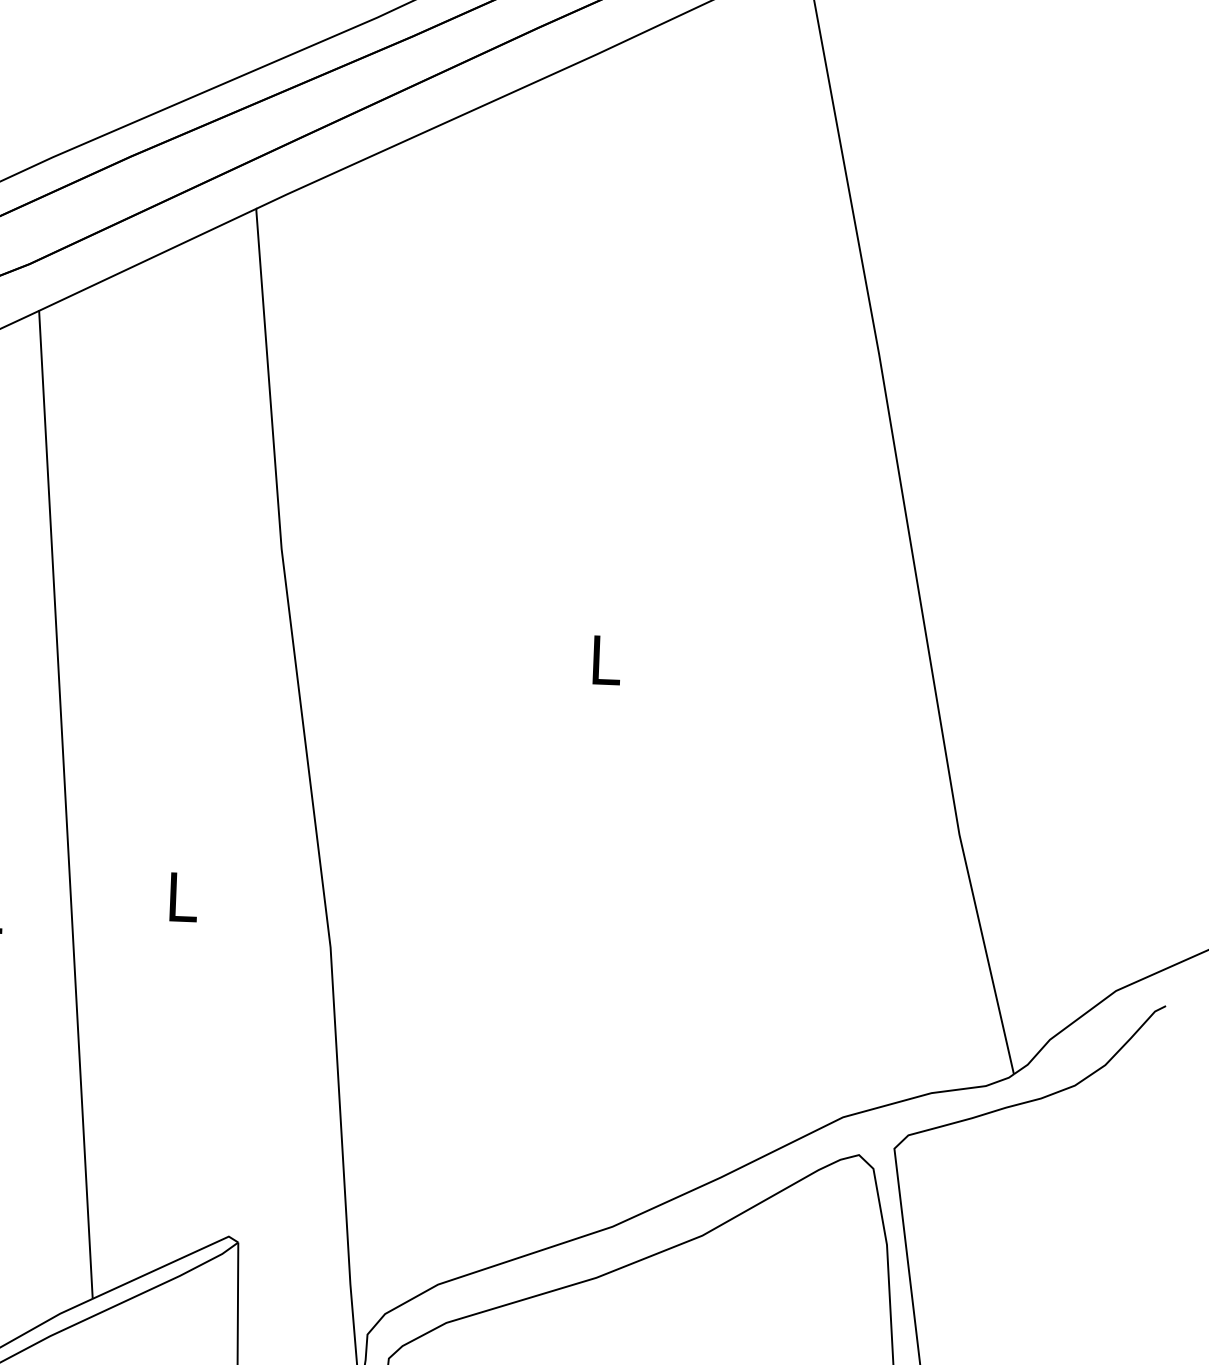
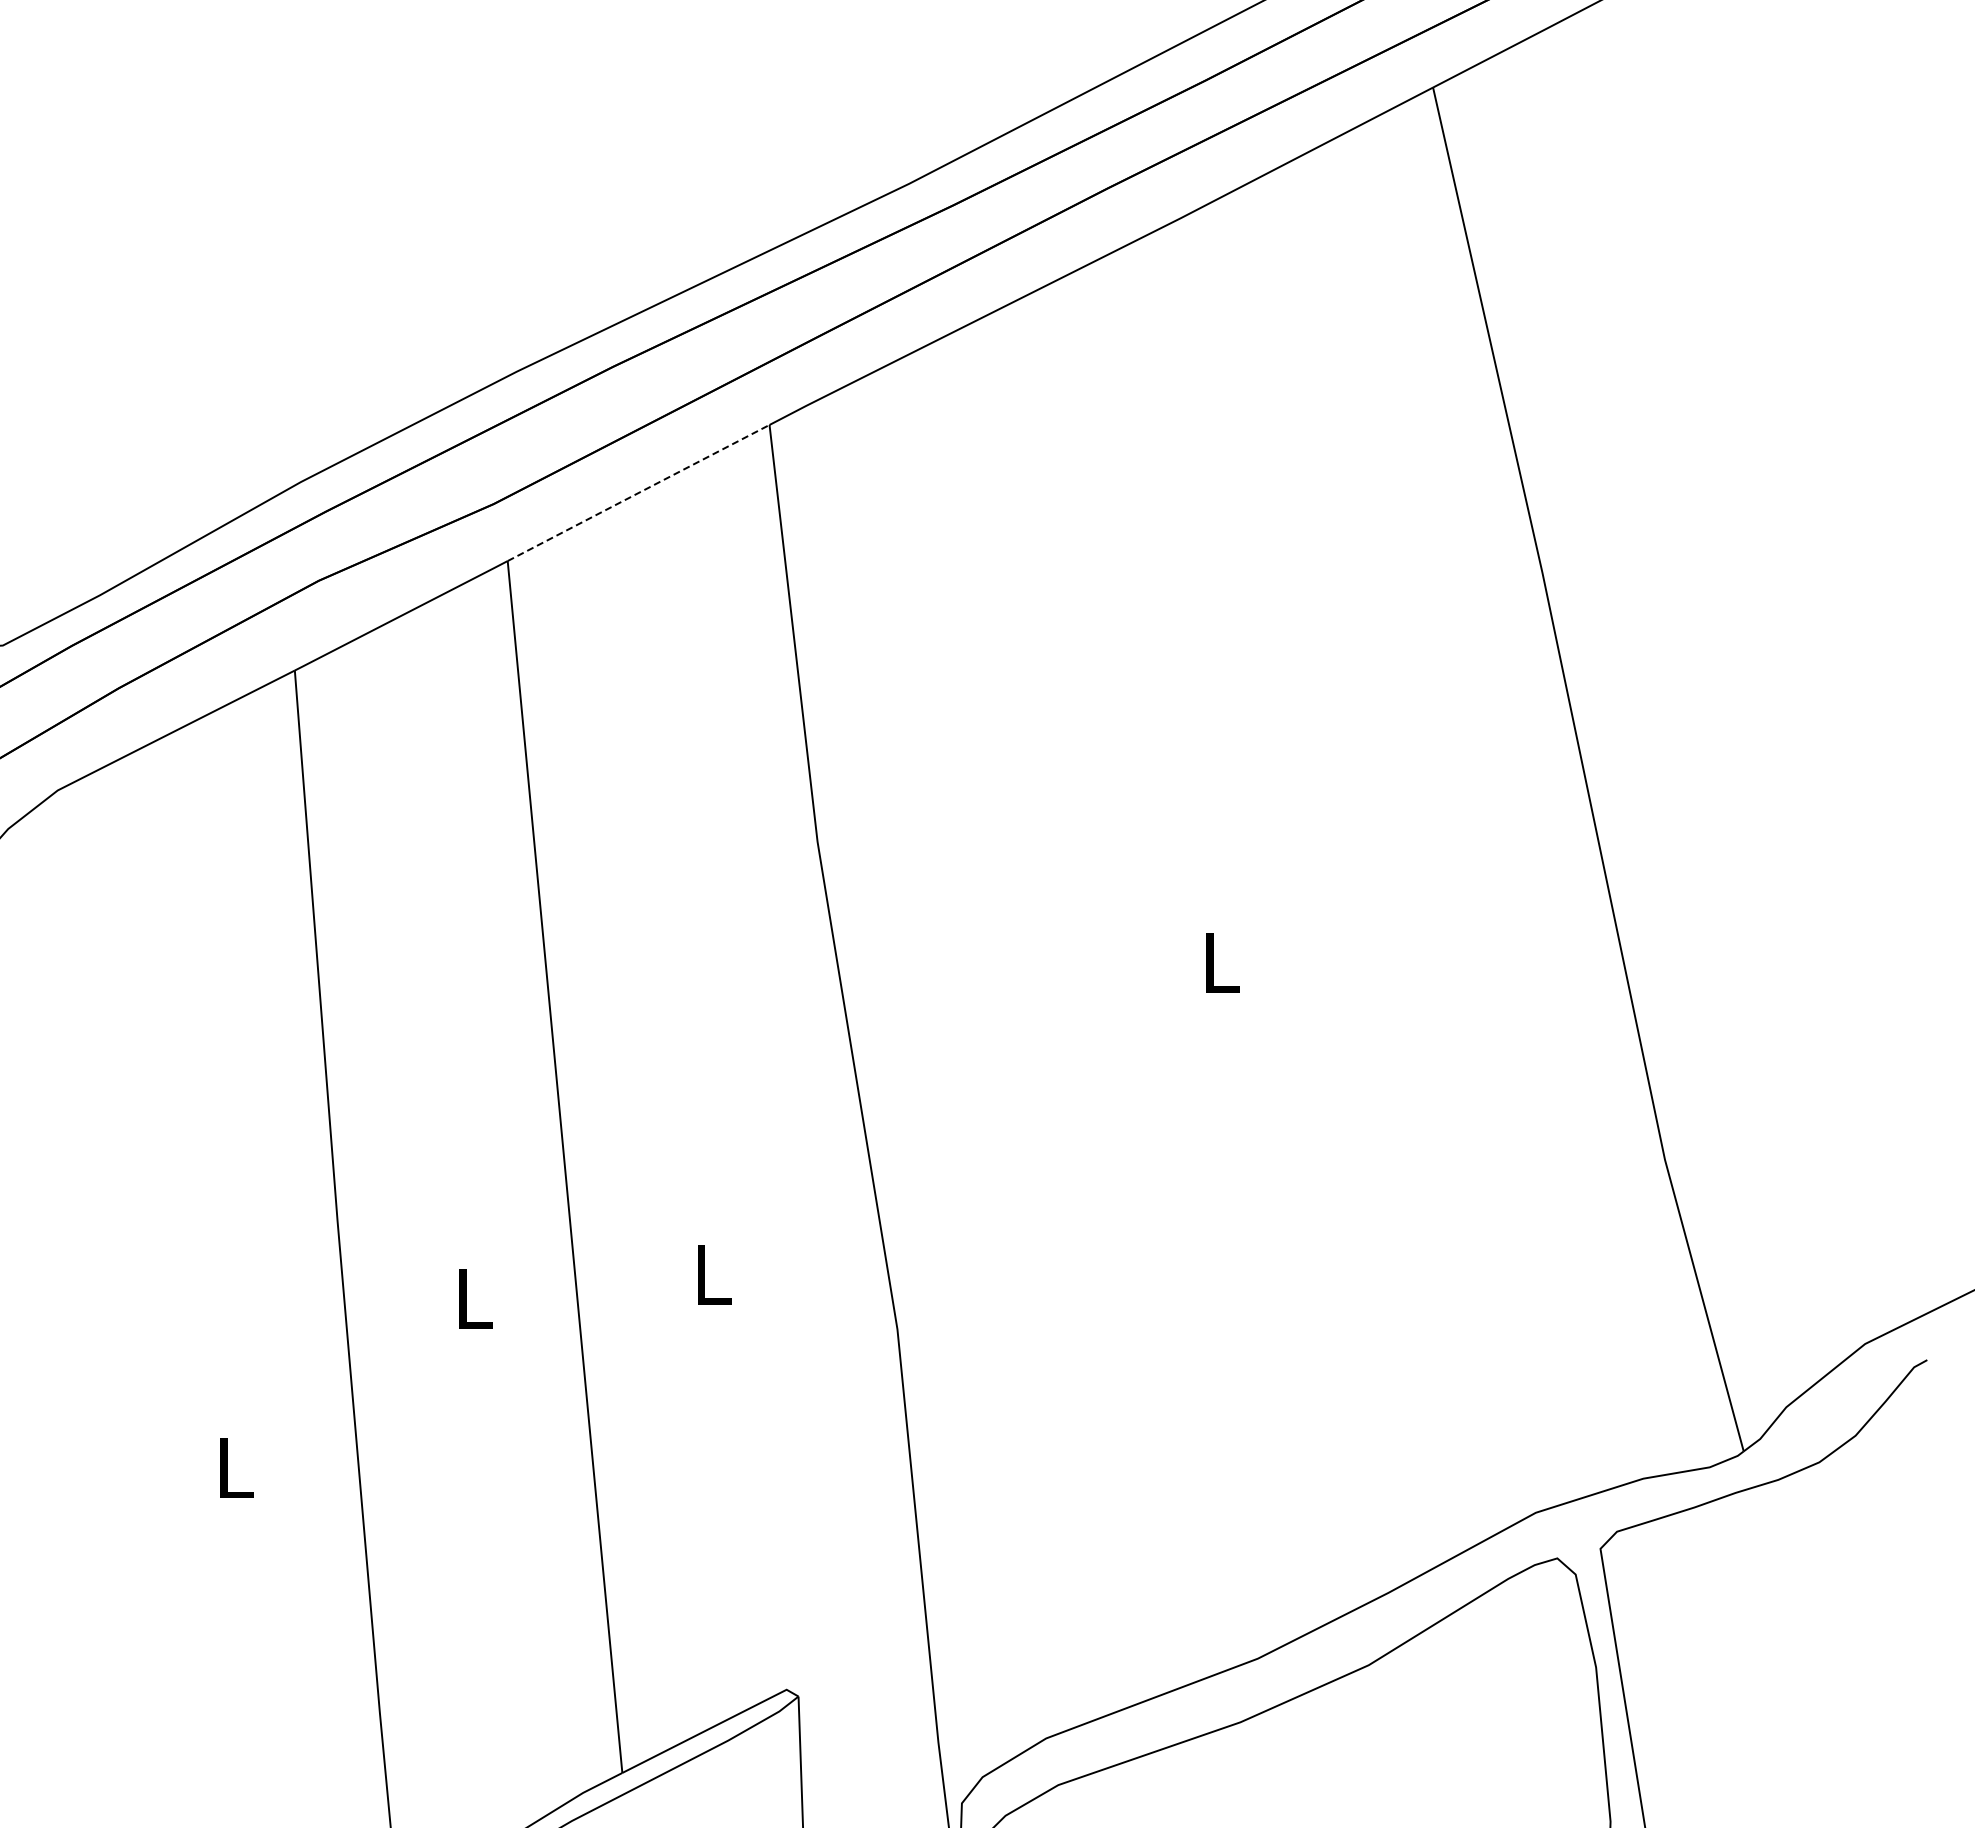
line: (147, 260) -> (638, 493), solid -> dashed

